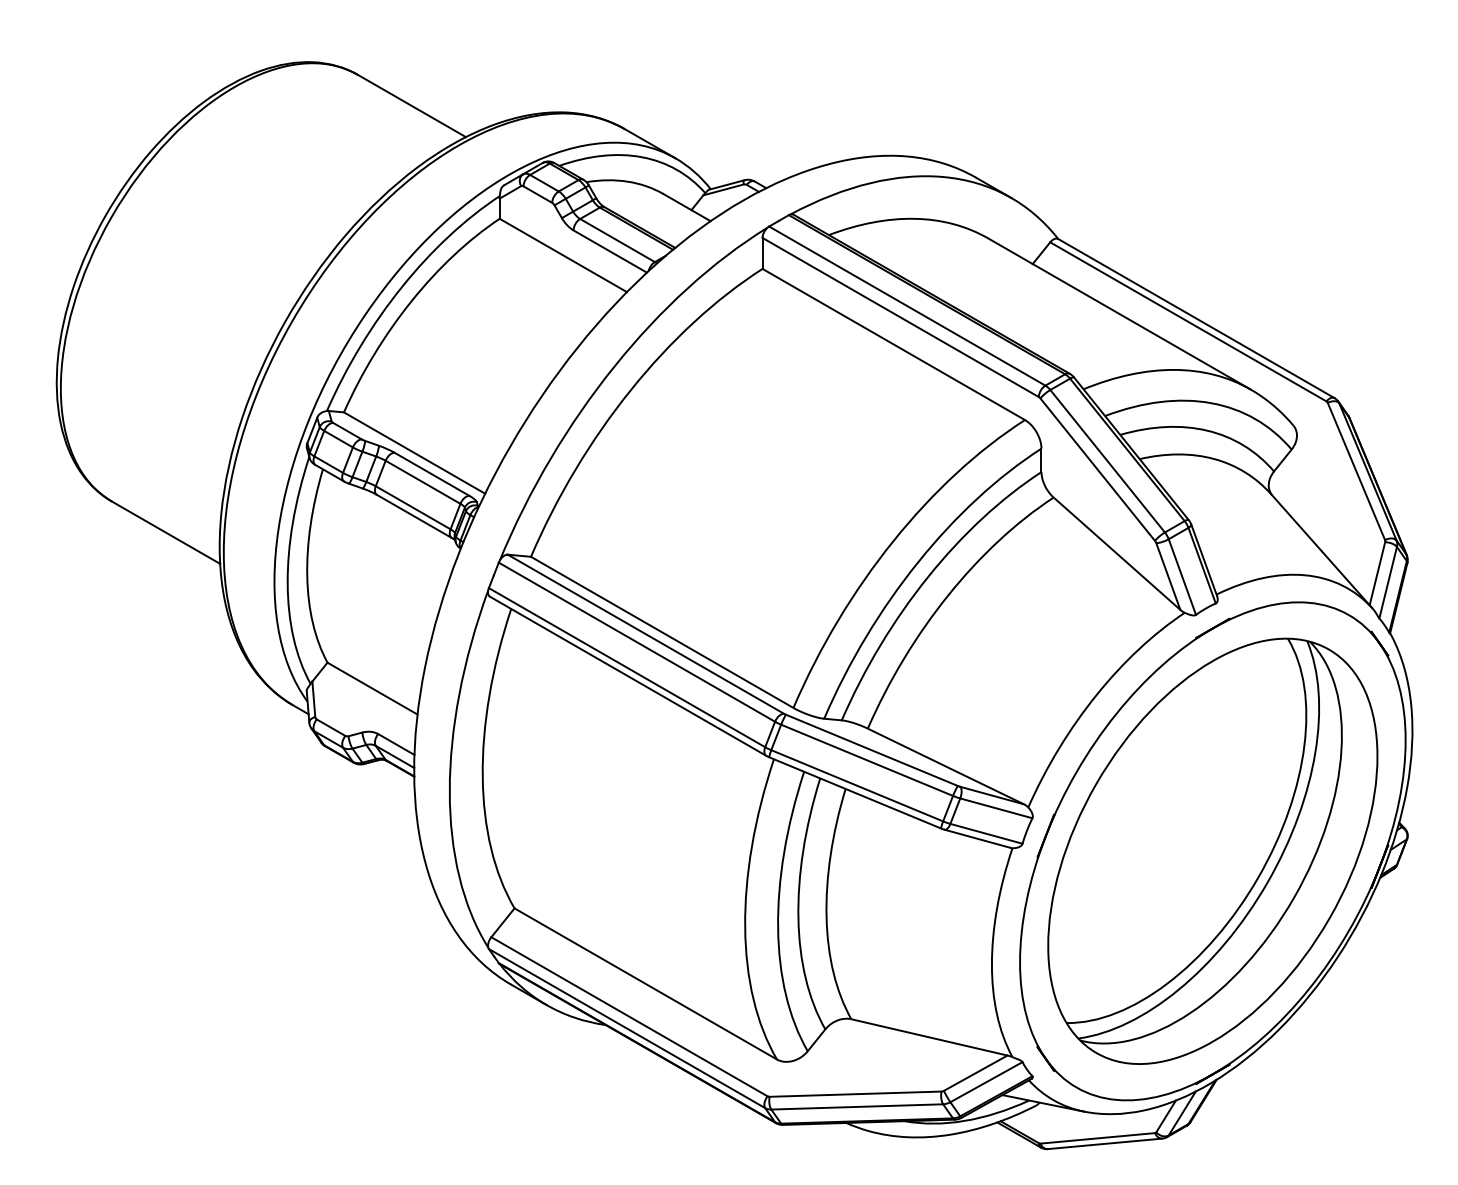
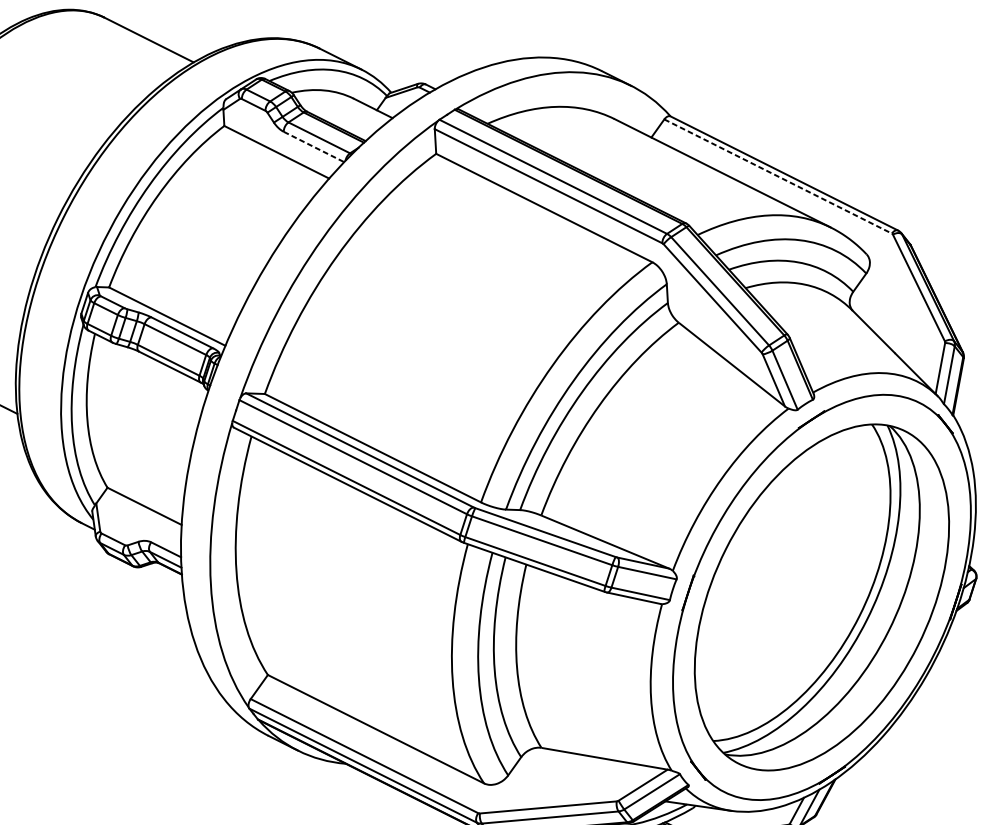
line: (610, 251) -> (314, 146), solid -> dashed
line: (1188, 322) -> (778, 176), solid -> dashed

